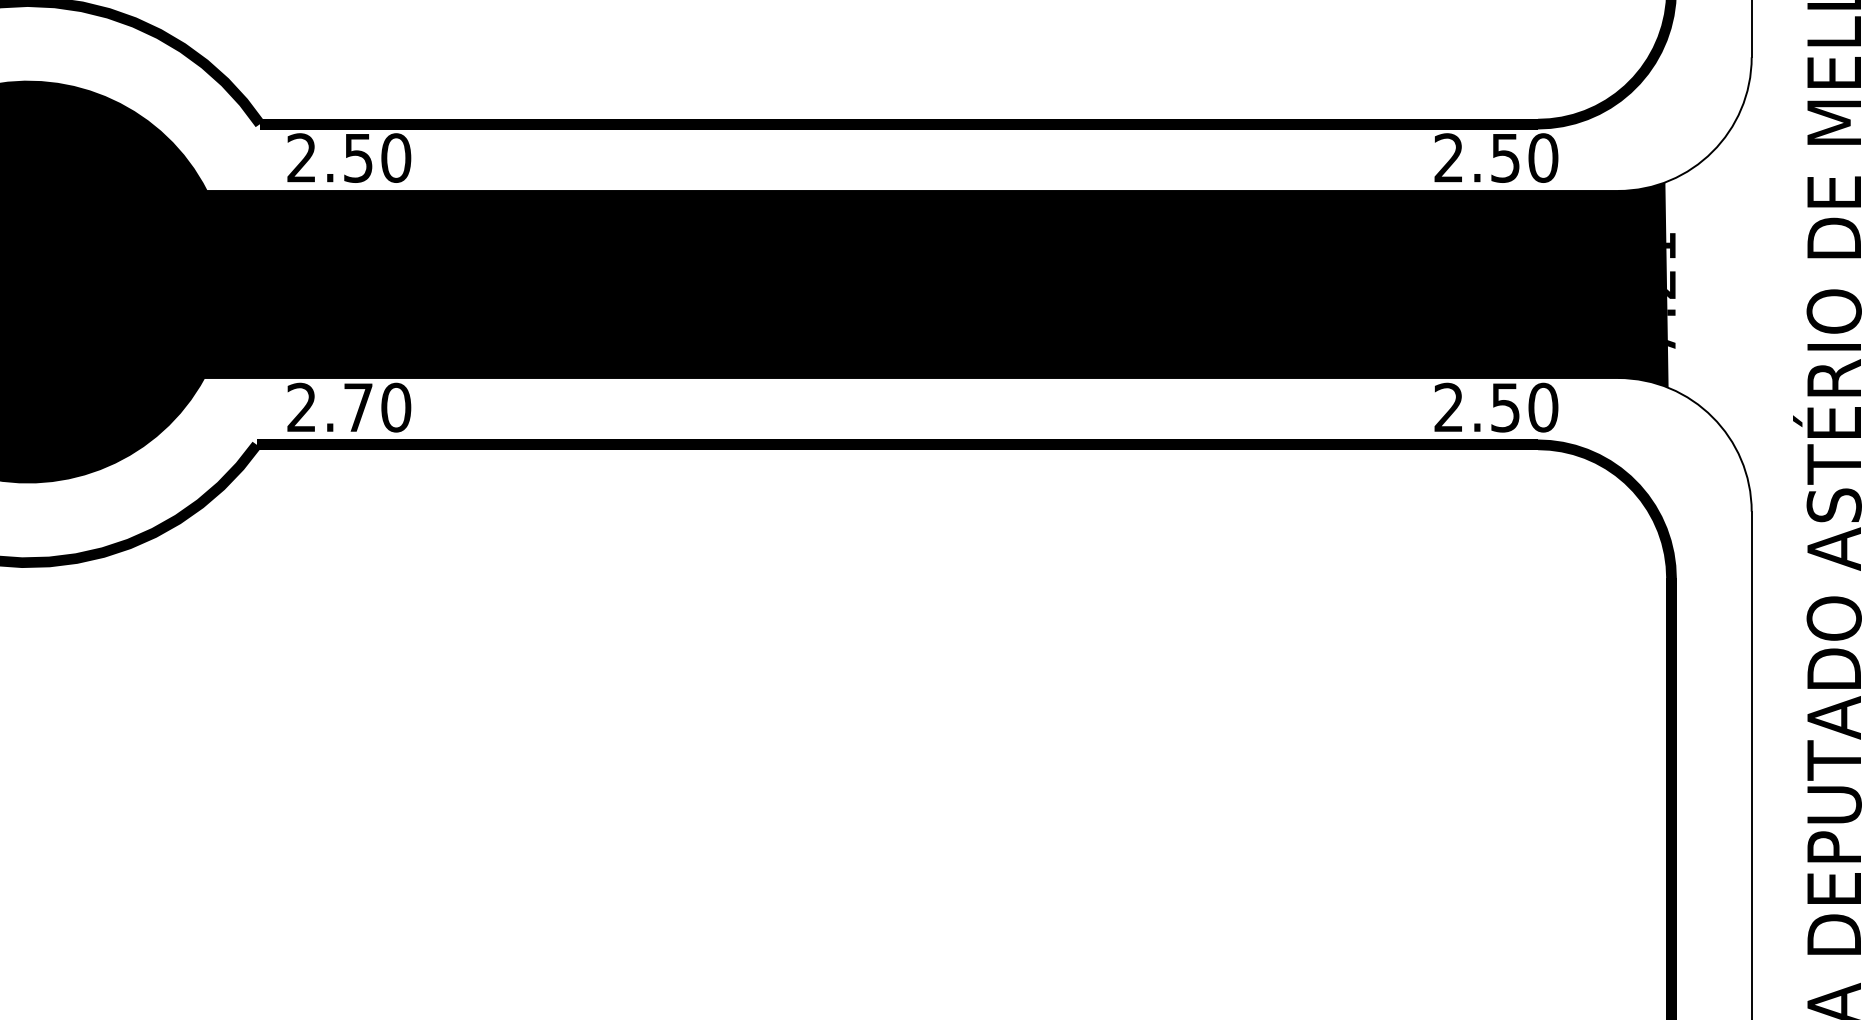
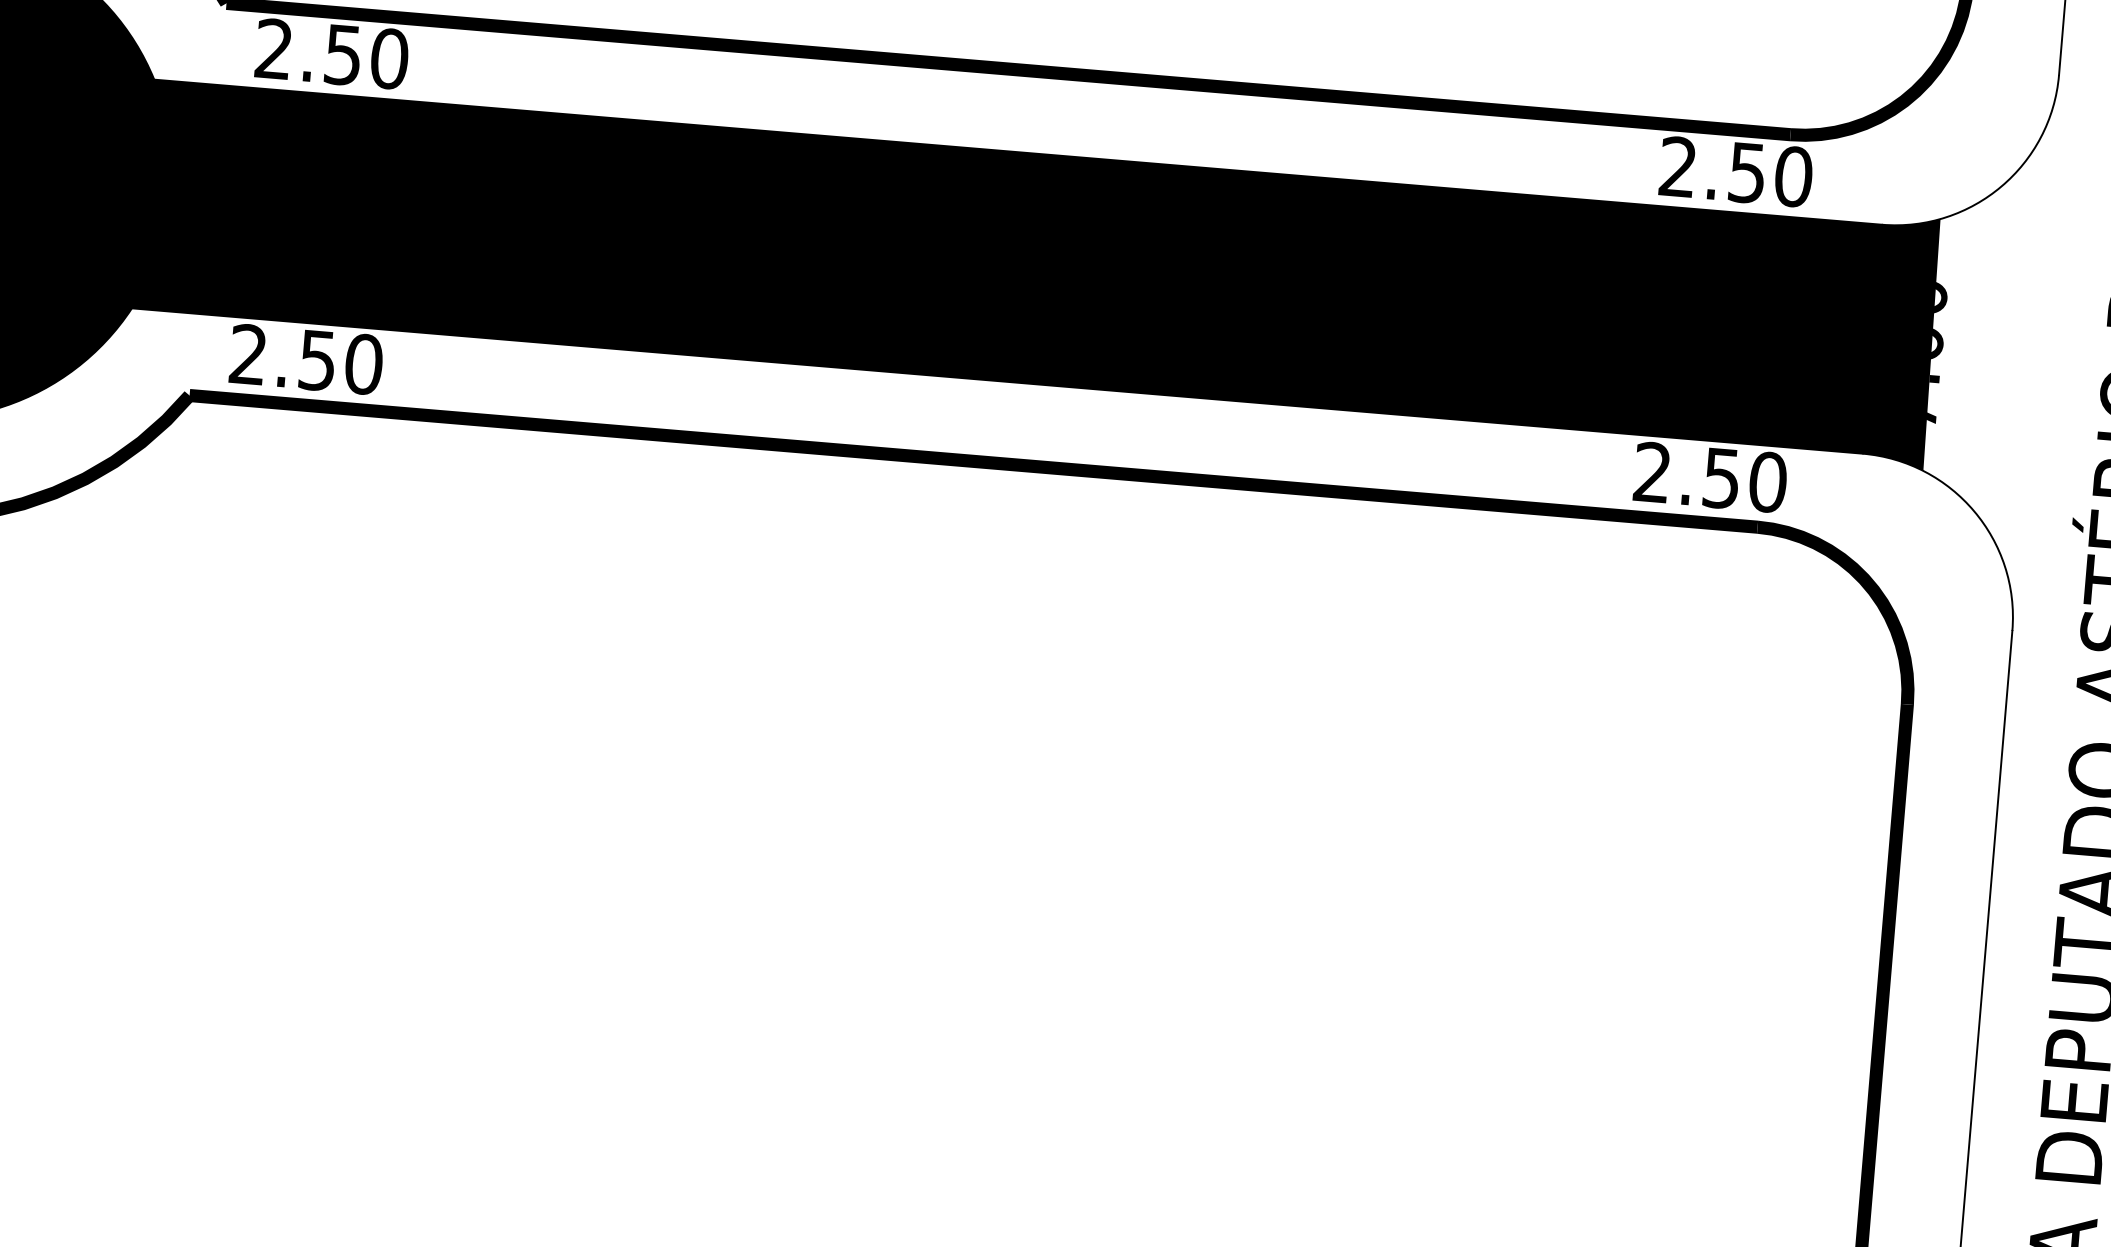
text: (1671, 265) -> (1939, 321), 7.21 -> 7.00
text: (358, 407) -> (317, 360), 2.70 -> 2.50

